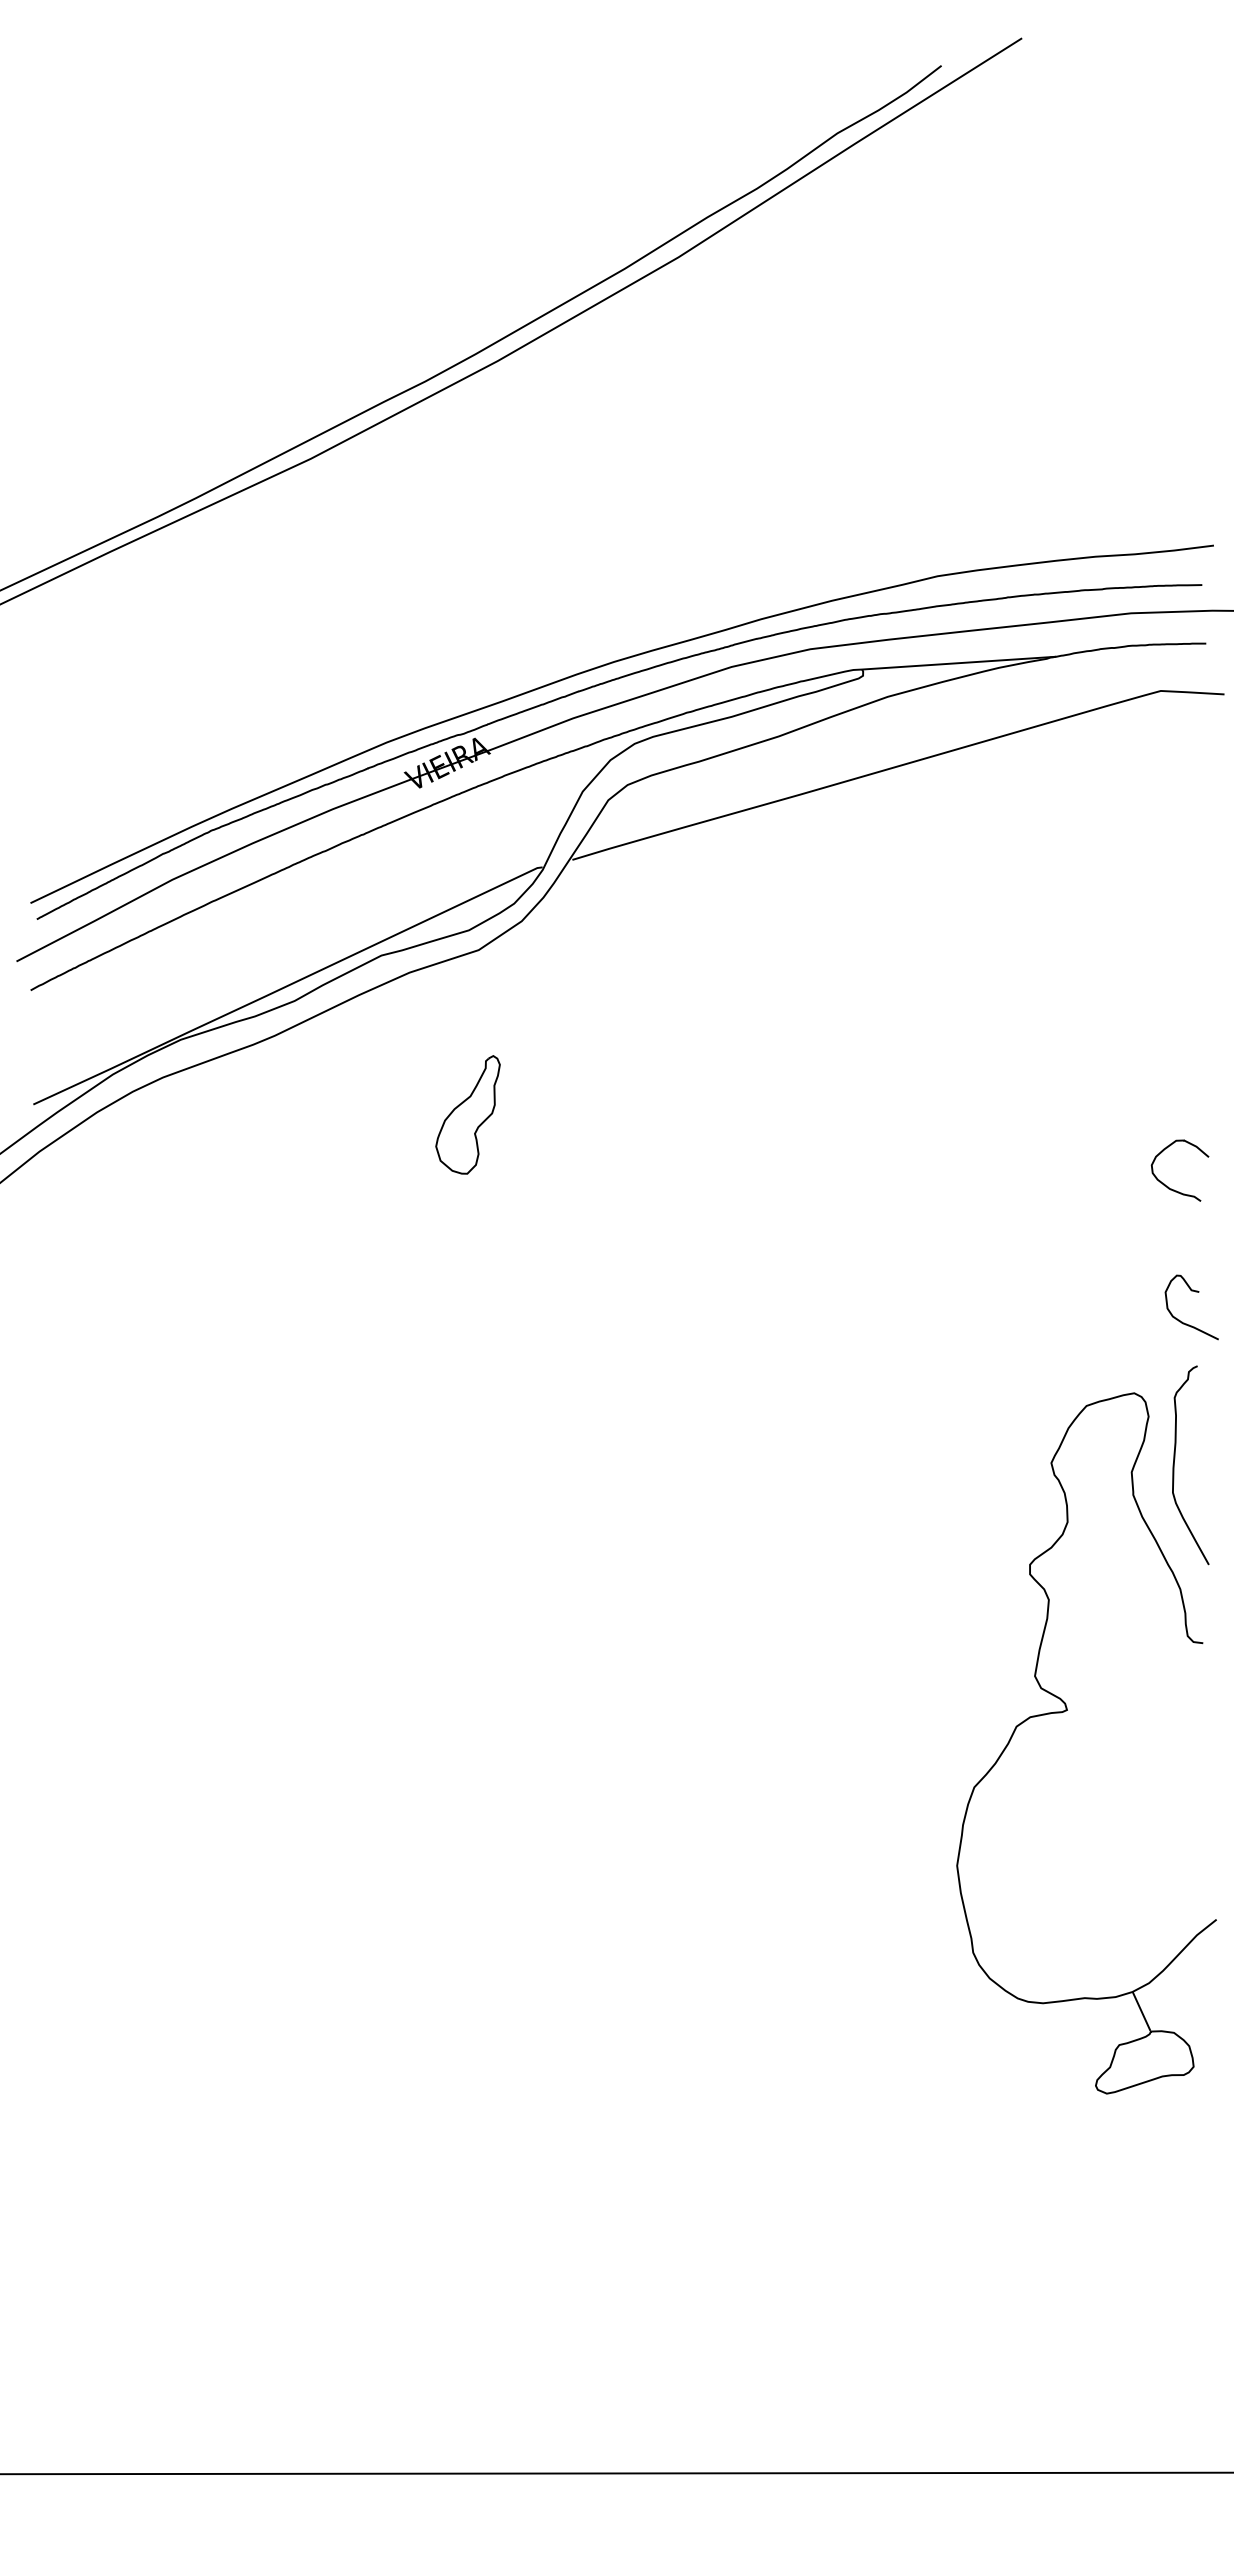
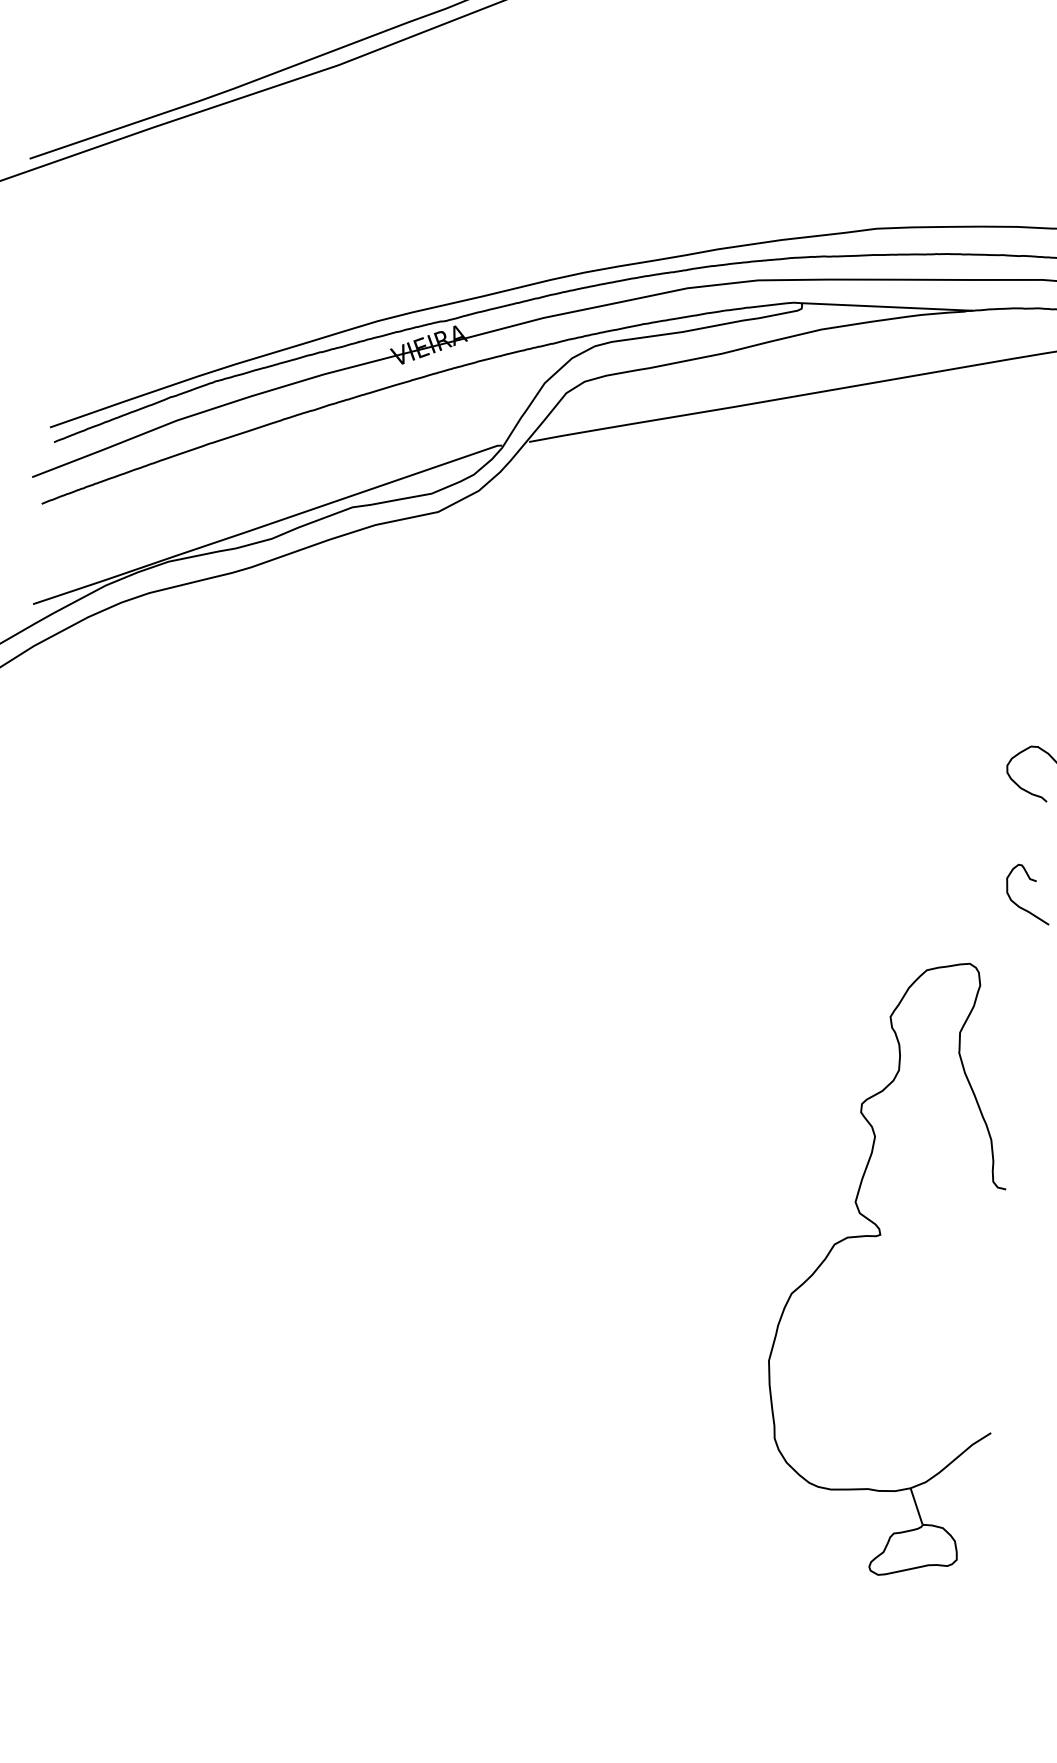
part: (467, 1114) -> (412, 654), removed
curve: (1174, 1465) -> (998, 1030), removed

